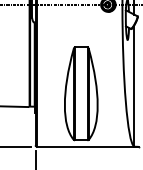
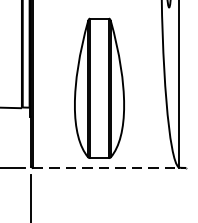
line: (87, 146) -> (108, 167), solid -> dashed

